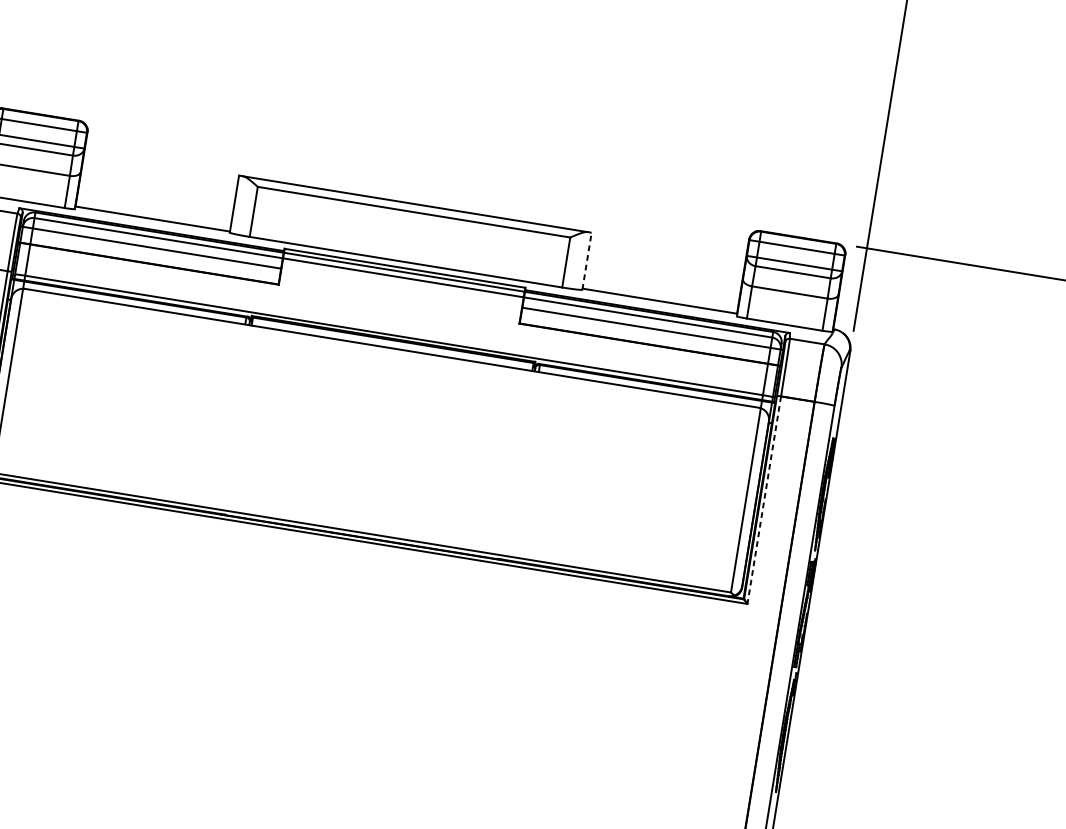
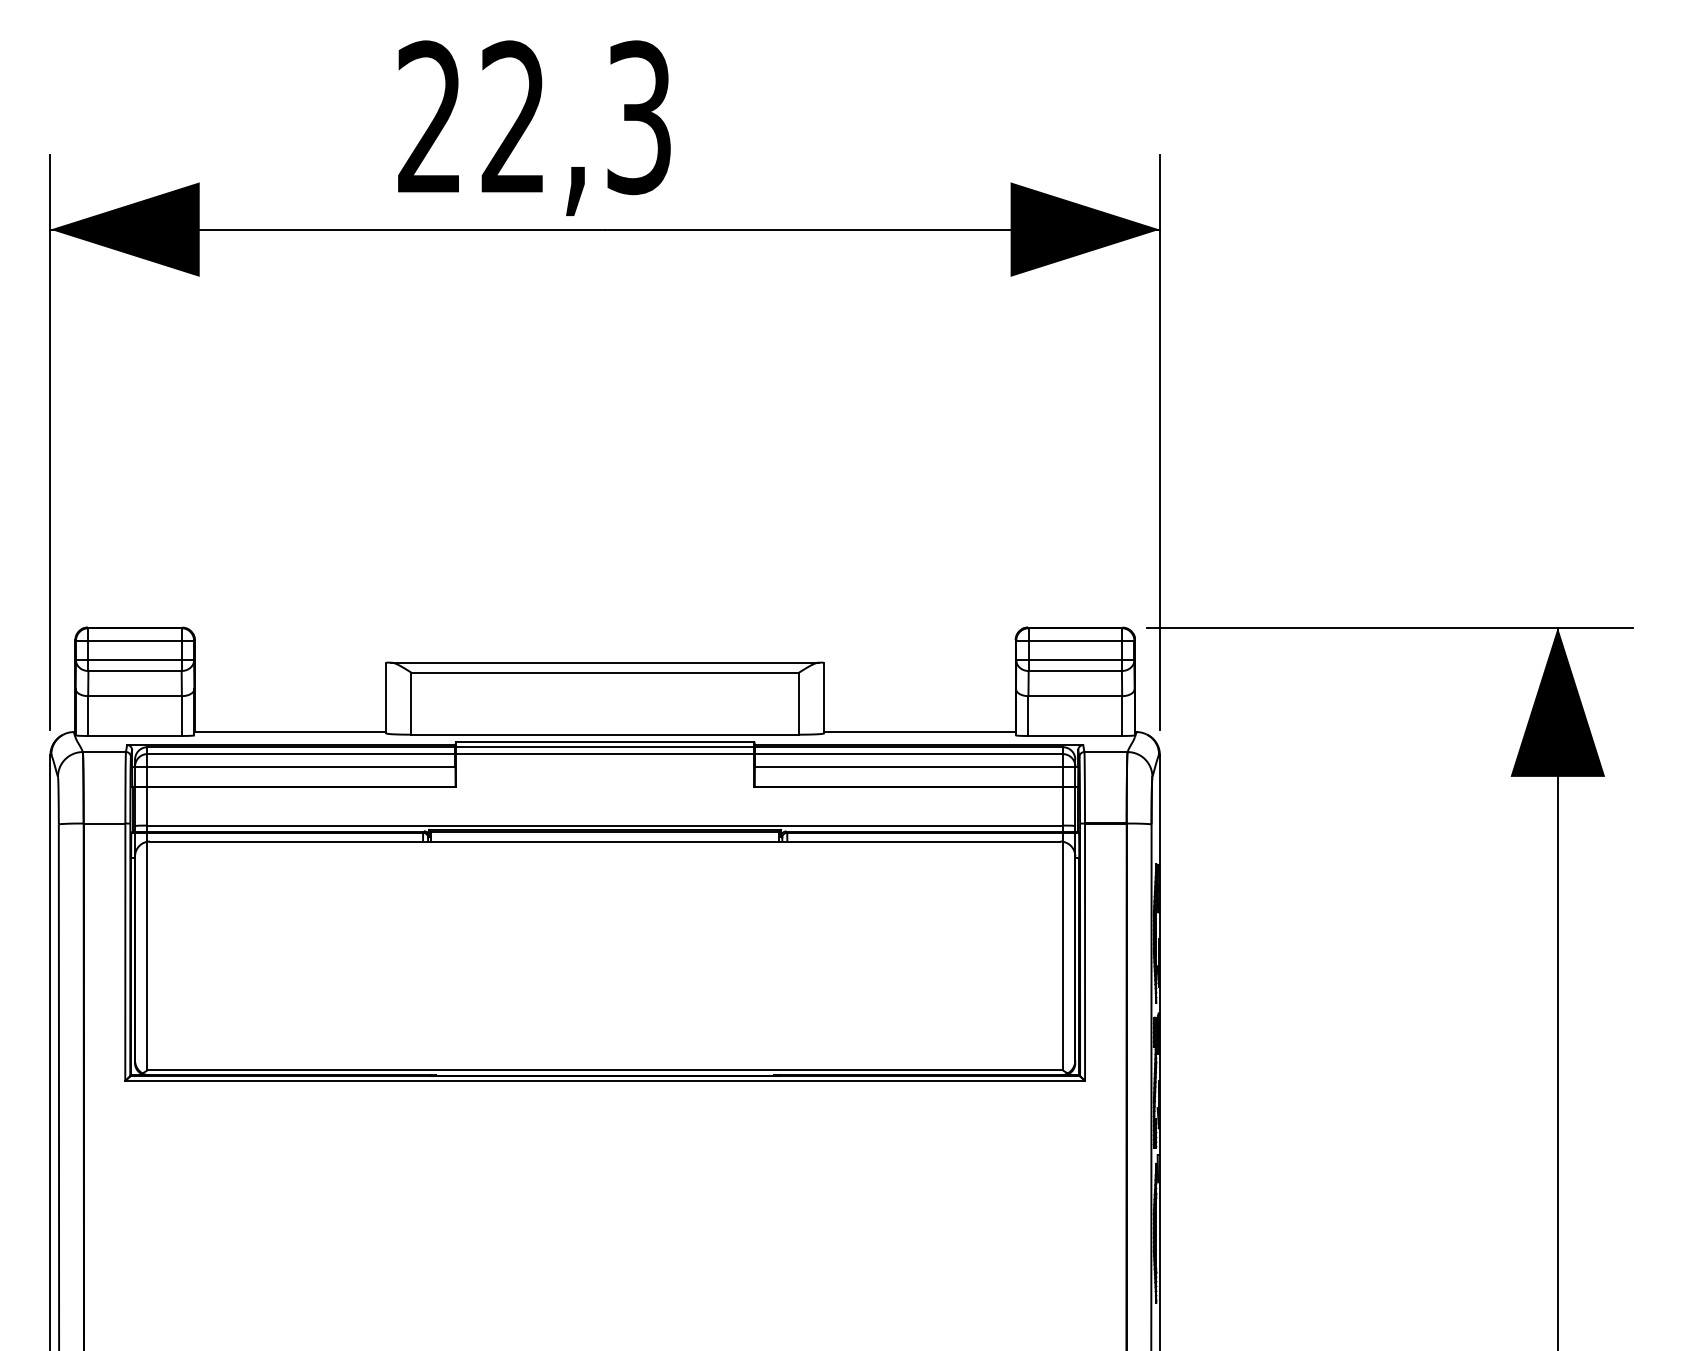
line: (586, 260) -> (823, 697), dashed -> solid
line: (764, 500) -> (1085, 952), dashed -> solid

